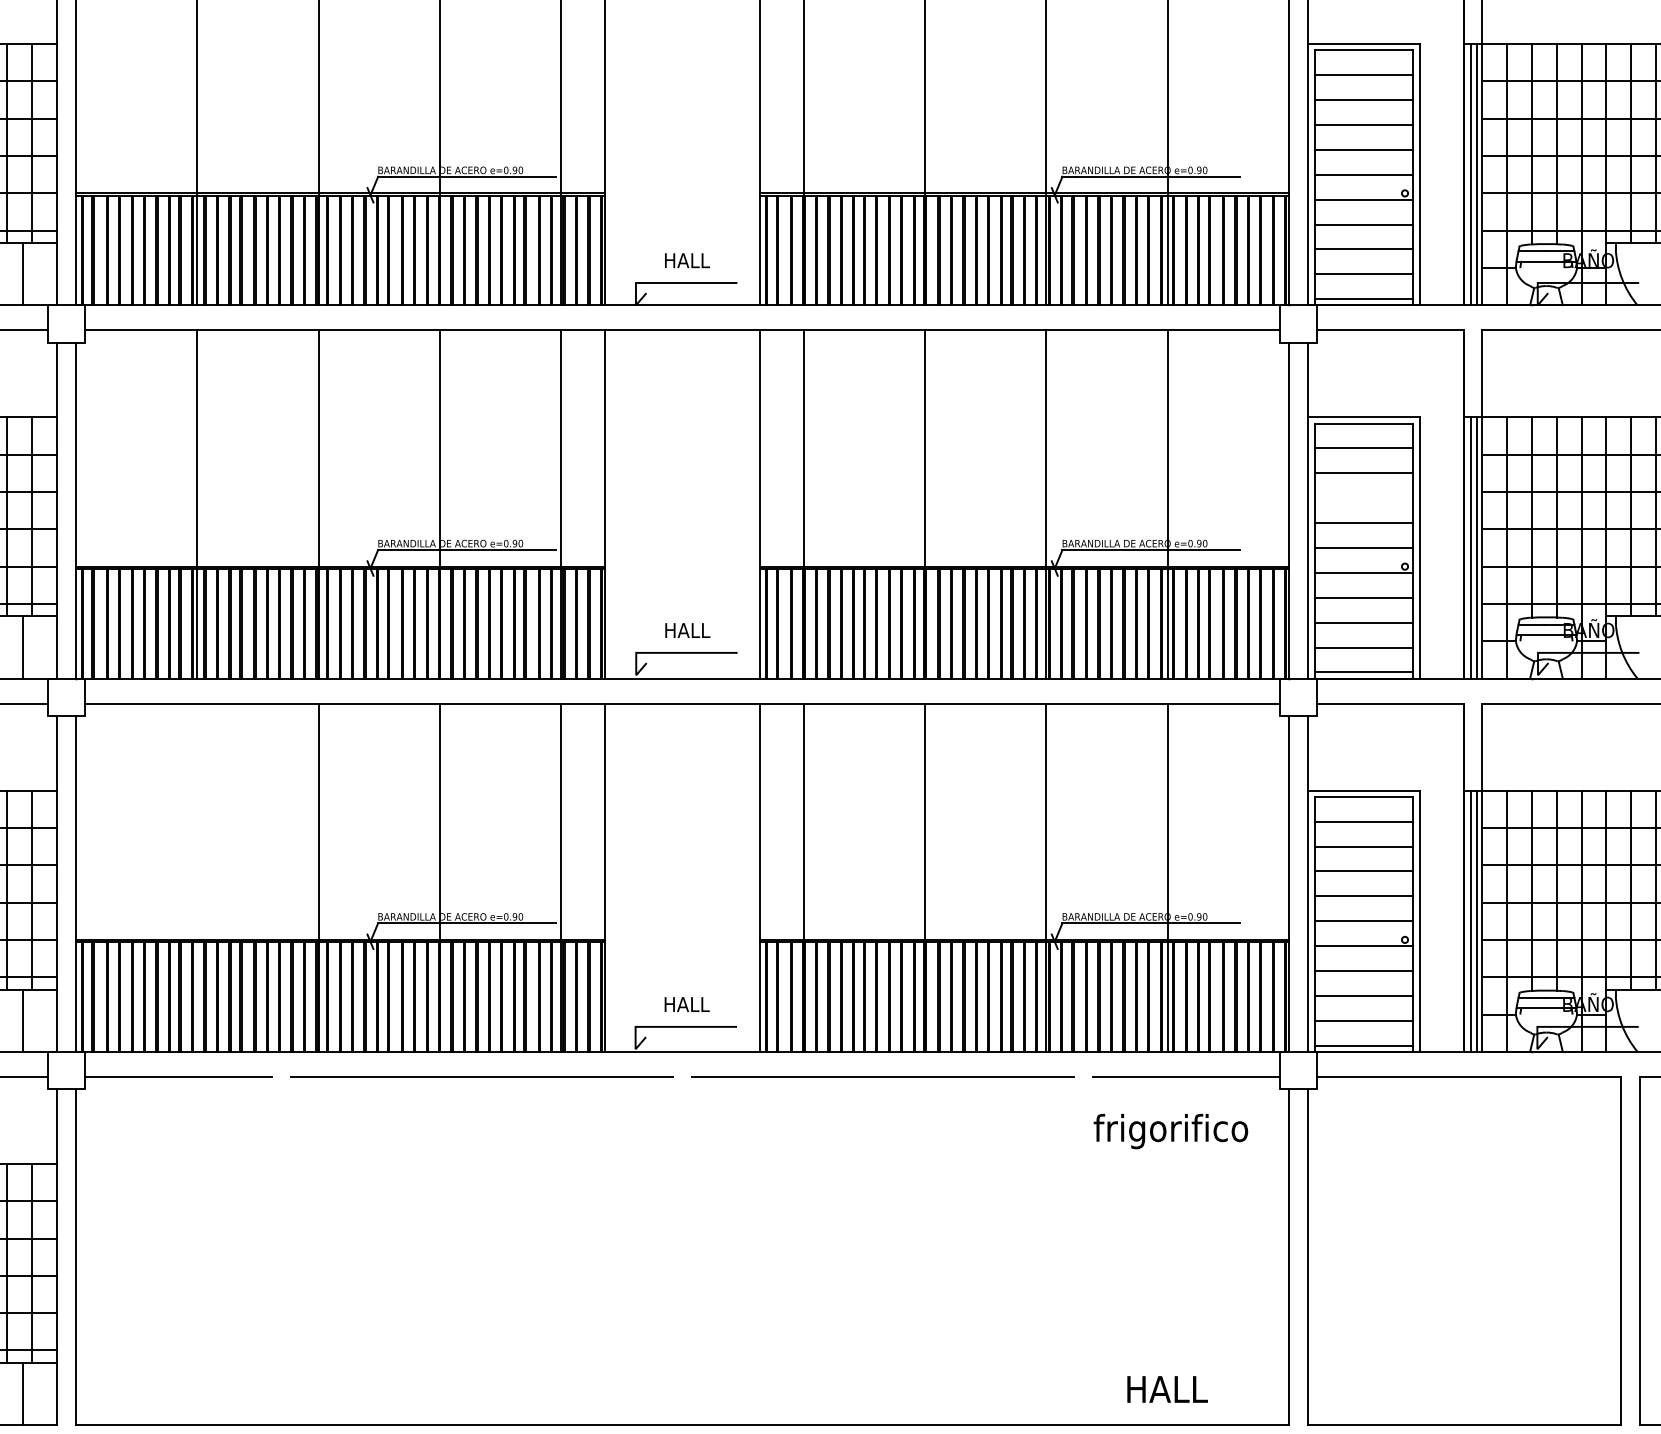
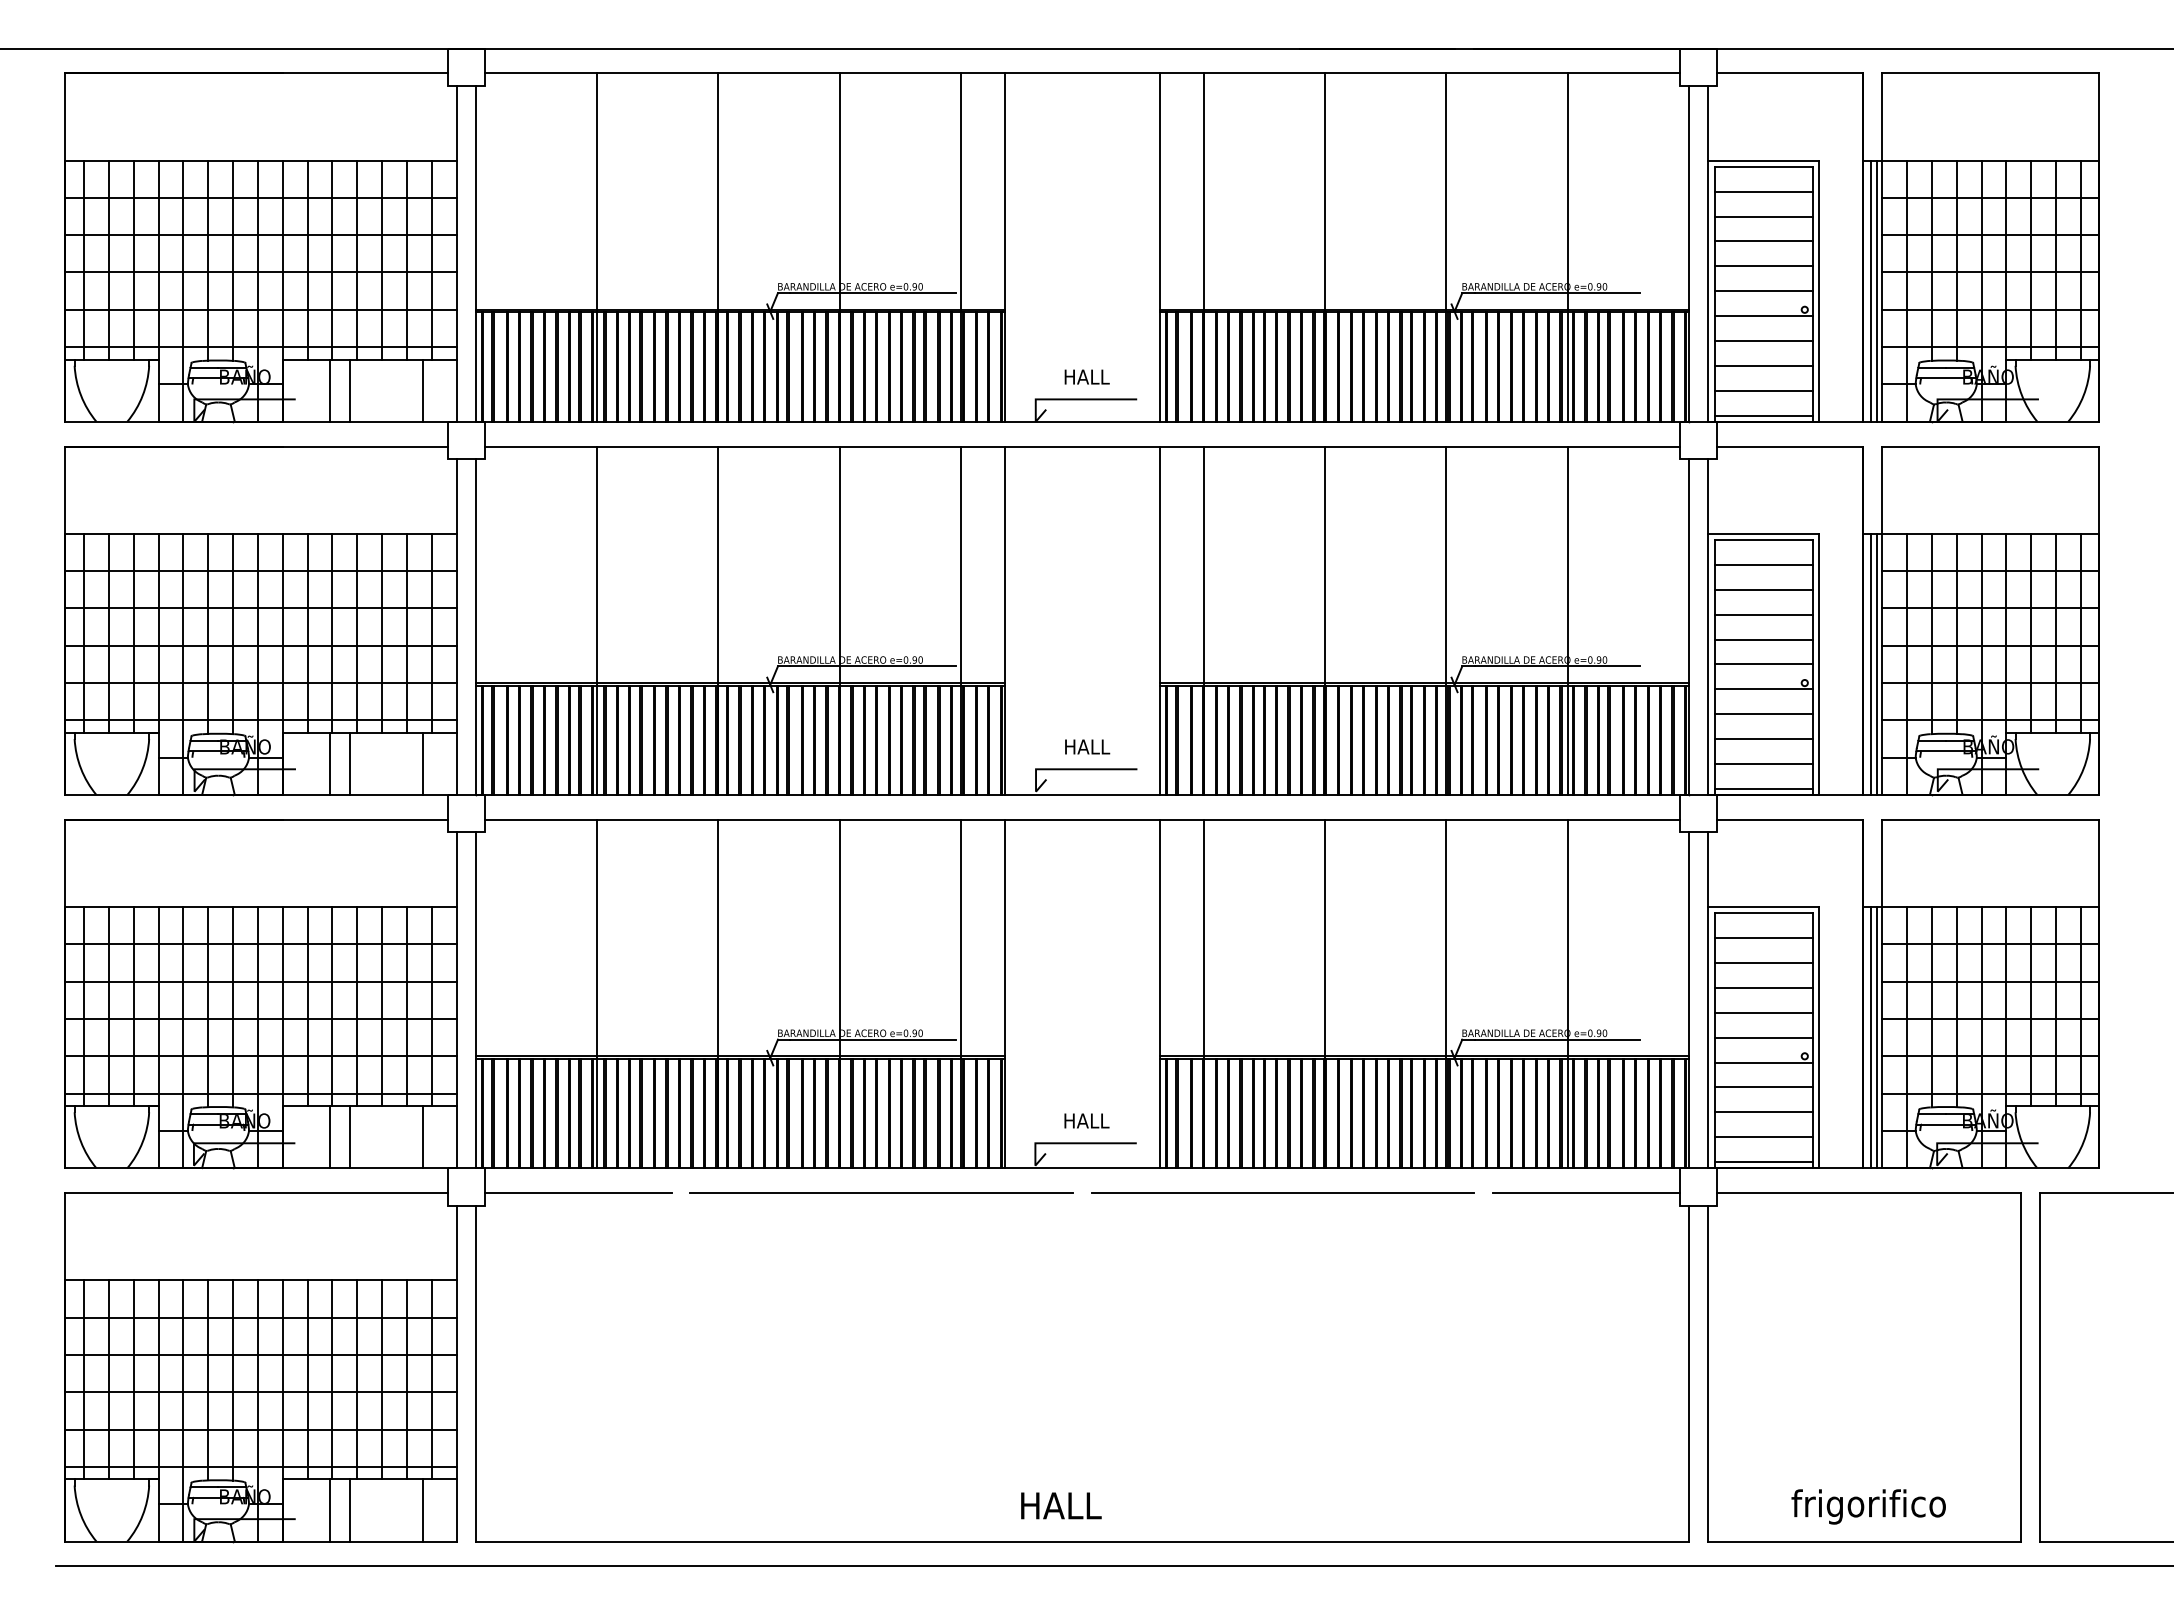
line: (1363, 498) -> (1763, 614), added
line: (197, 877) -> (597, 993), added
text: (1170, 1131) -> (1868, 1506), moved
text: (1167, 1389) -> (1061, 1505), moved

